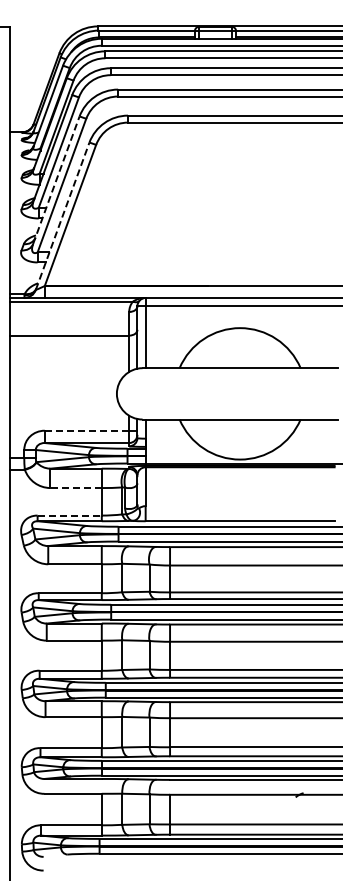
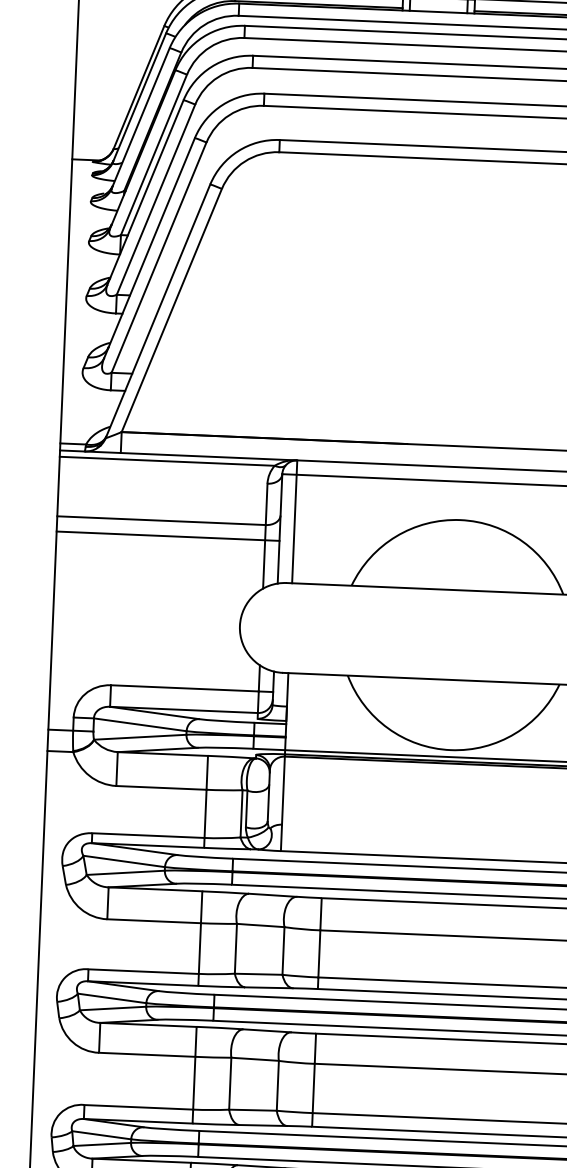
line: (56, 180) -> (149, 248), dashed -> solid
line: (62, 215) -> (157, 309), dashed -> solid
line: (73, 344) -> (167, 536), added
line: (87, 430) -> (185, 688), dashed -> solid
line: (76, 488) -> (162, 788), dashed -> solid
line: (70, 515) -> (149, 835), dashed -> solid

